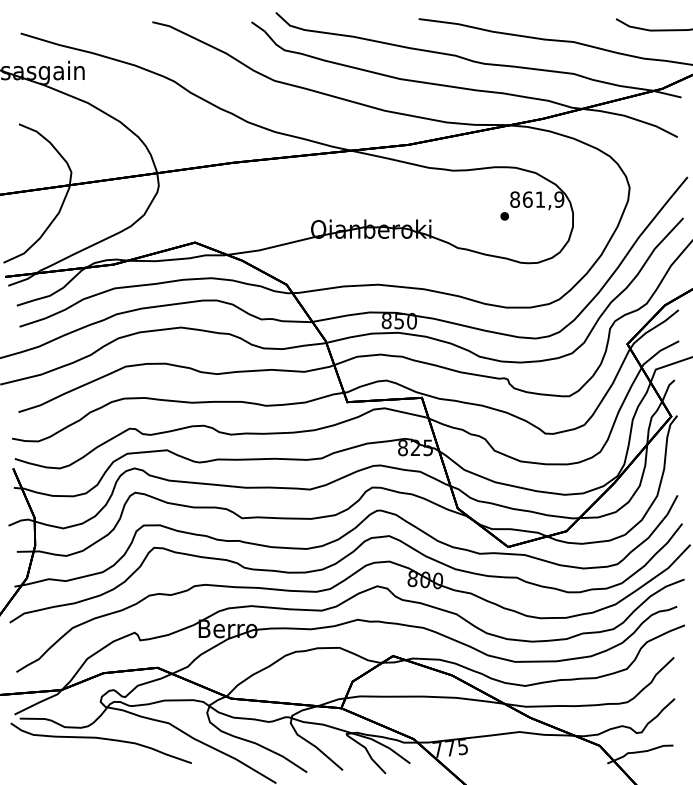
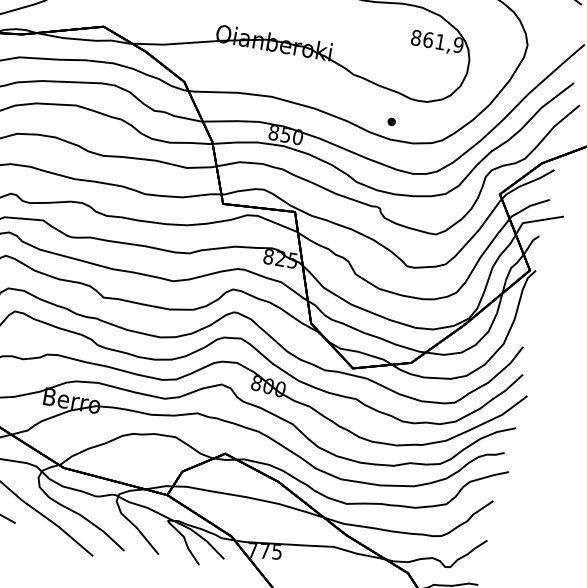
part: (504, 216) -> (391, 121), moved

